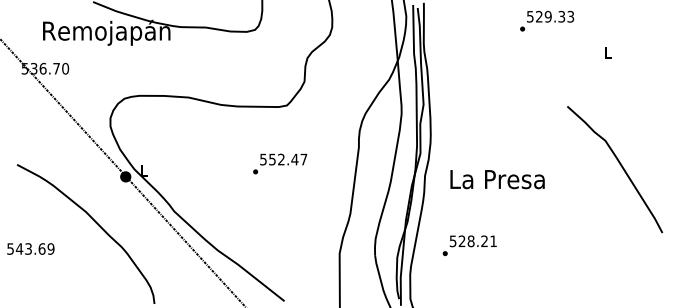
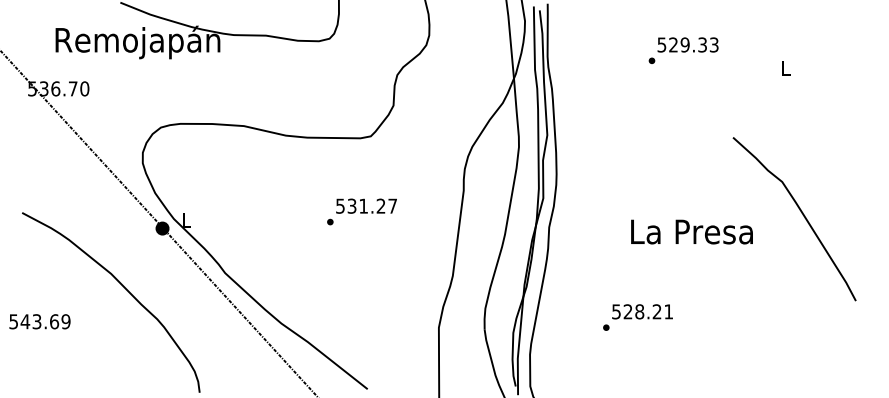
text: (547, 20) -> (684, 49), moved
text: (283, 159) -> (366, 206), 552.47 -> 531.27
text: (497, 179) -> (691, 231), moved
text: (469, 245) -> (637, 317), moved

